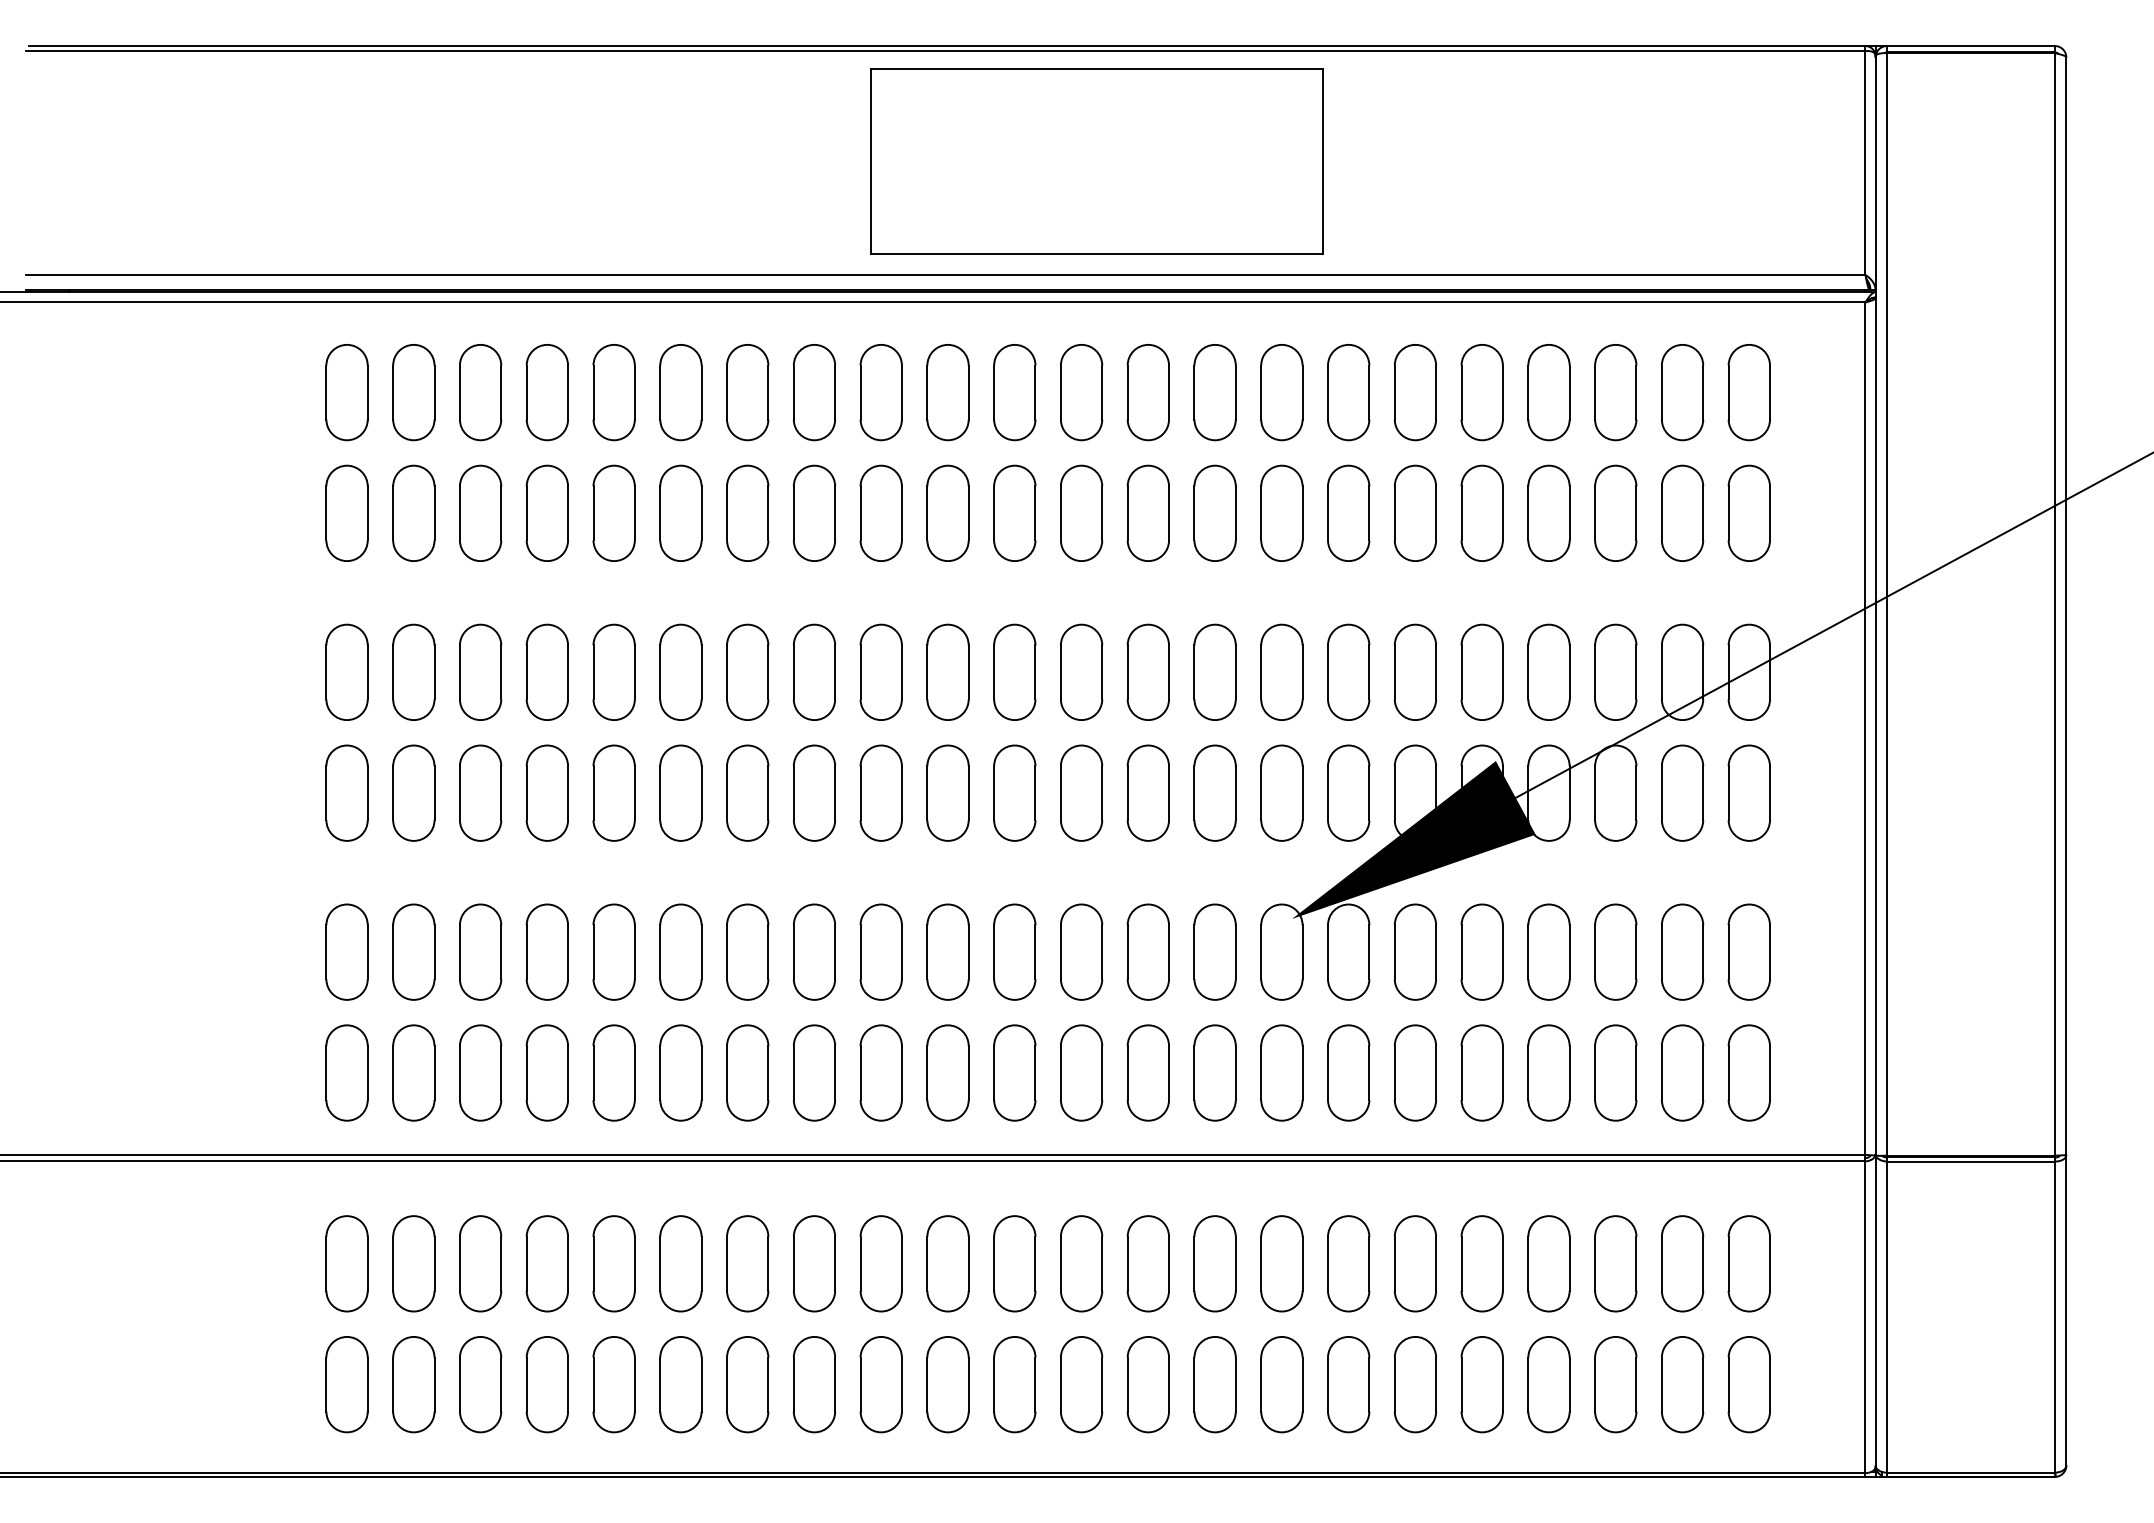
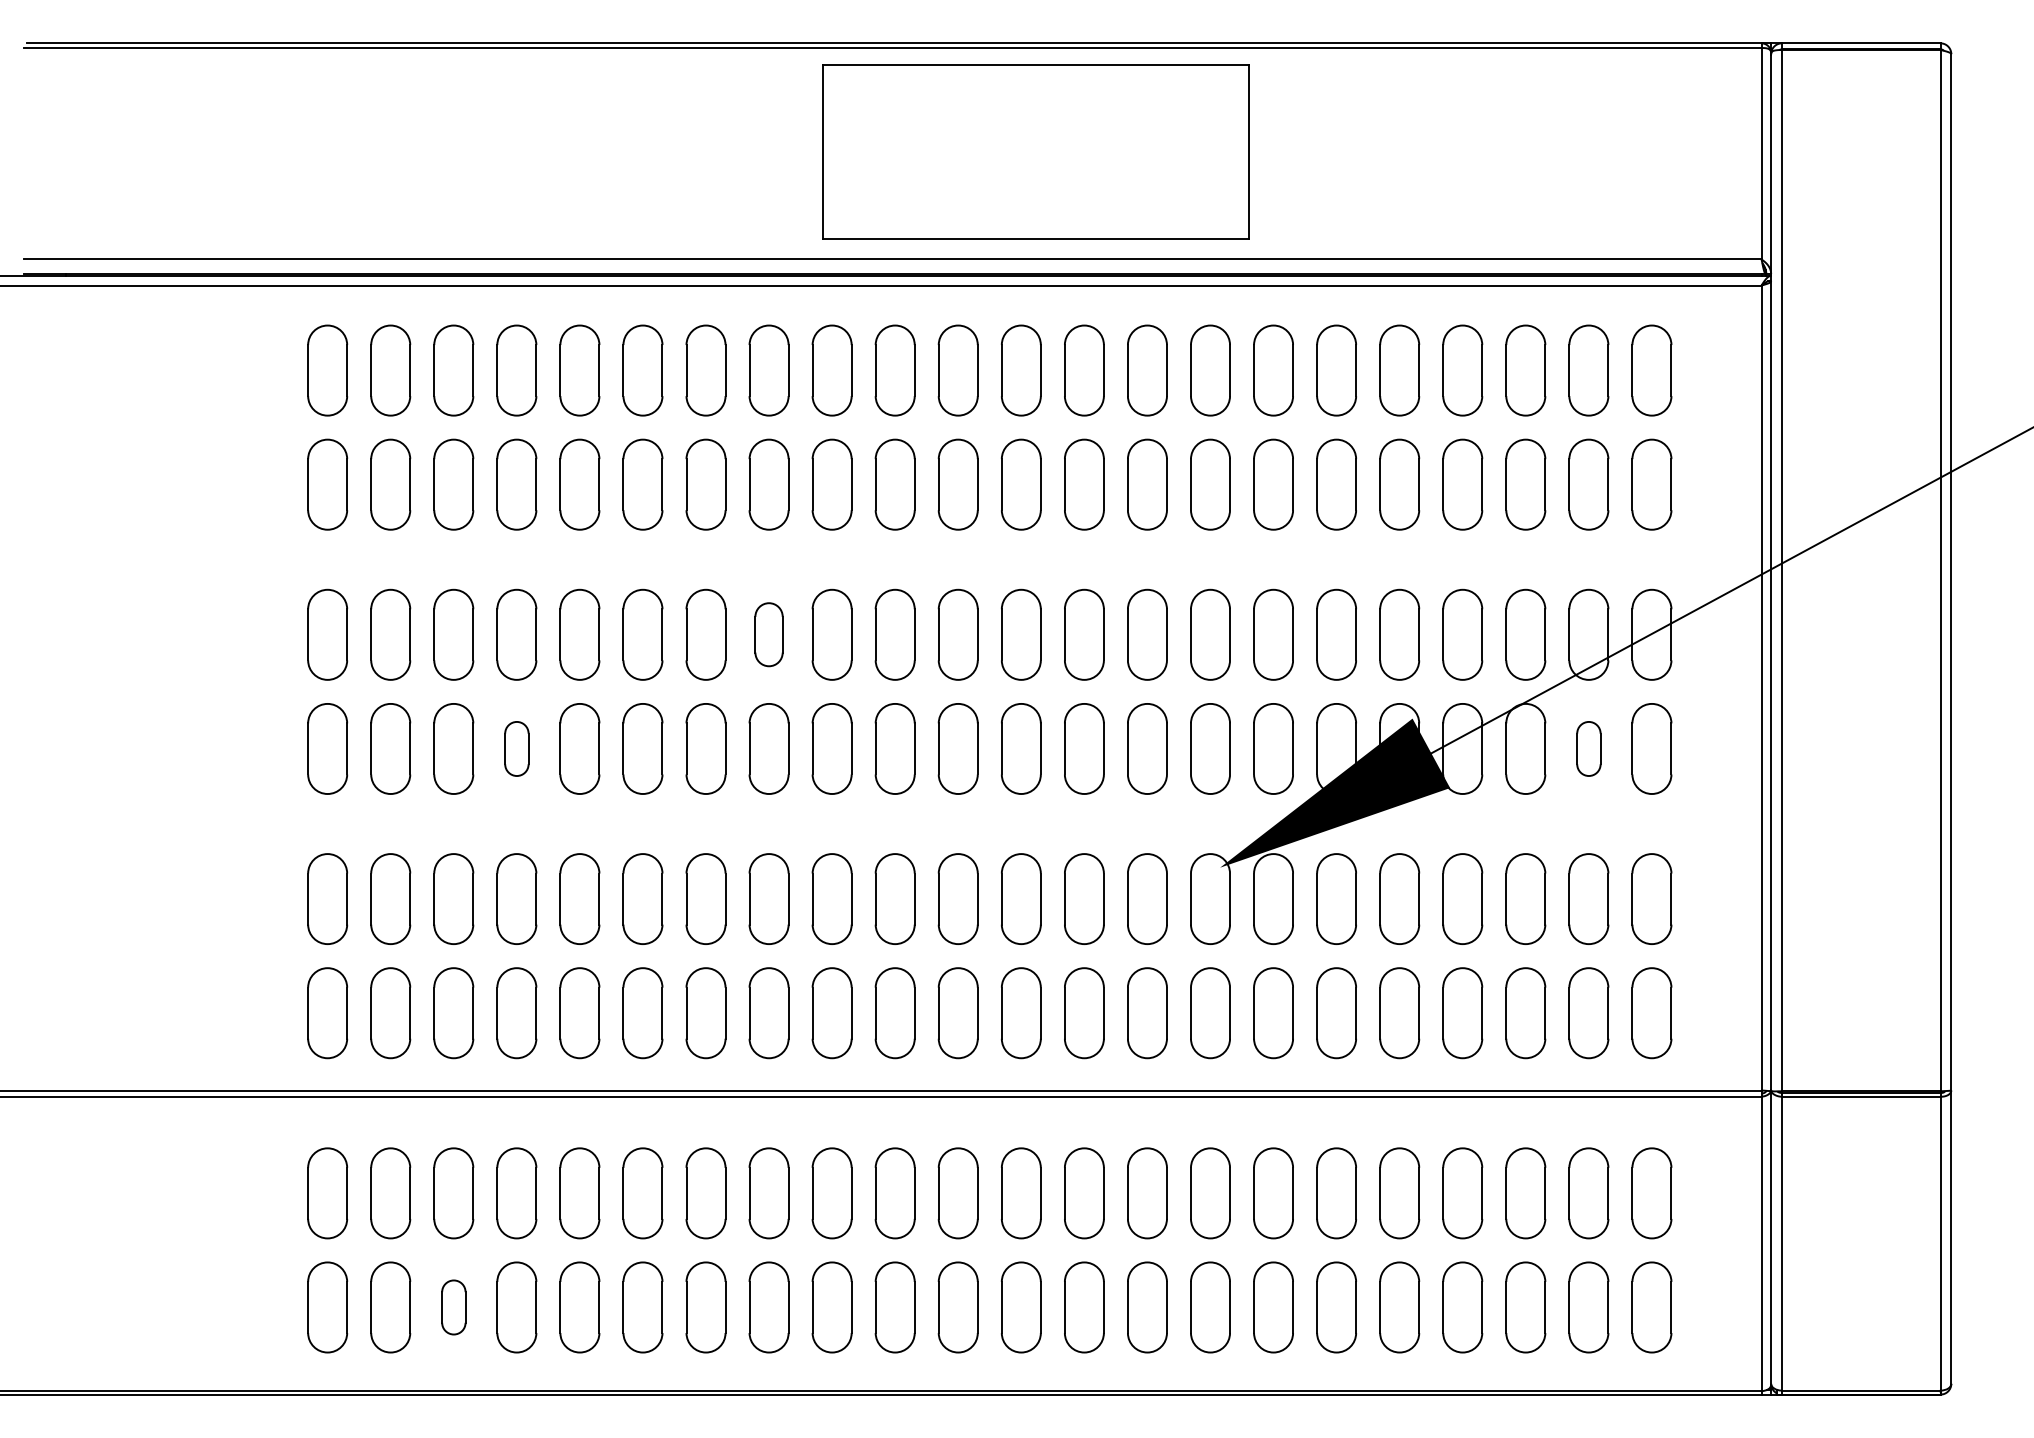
part: (813, 672) -> (768, 634), size x0.7
part: (547, 792) -> (516, 748), size x0.6
part: (1682, 792) -> (1588, 748), size x0.6
part: (480, 1384) -> (453, 1307), size x0.6

